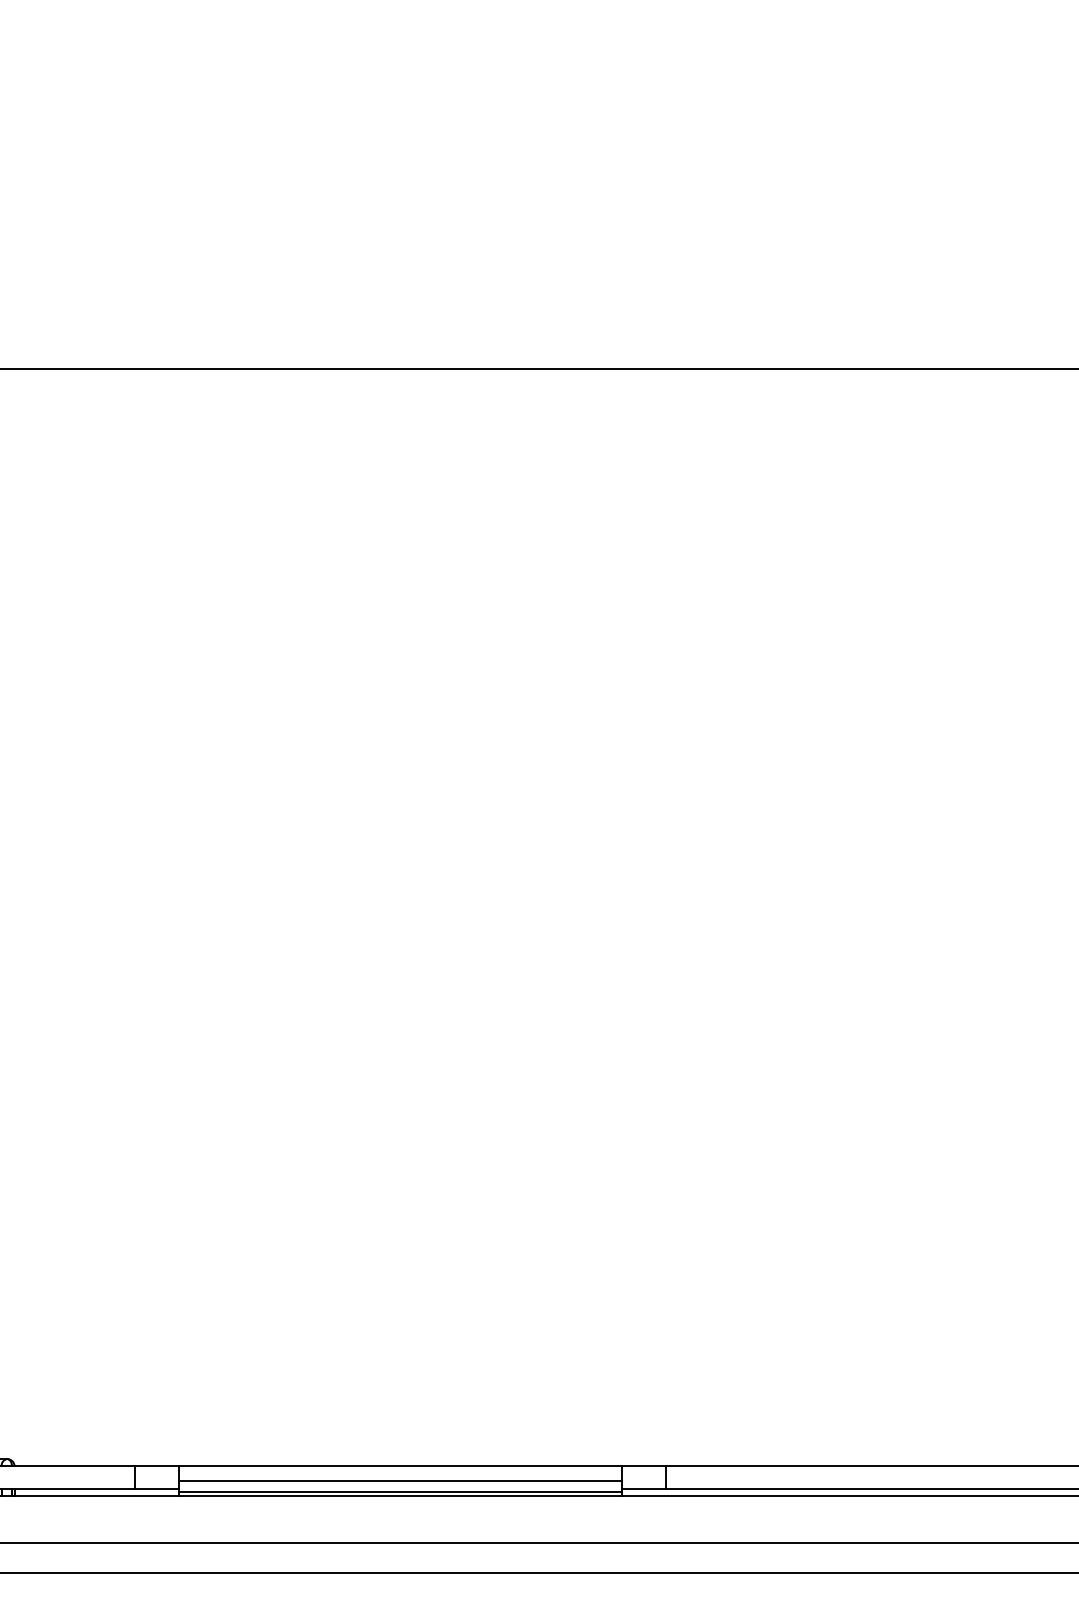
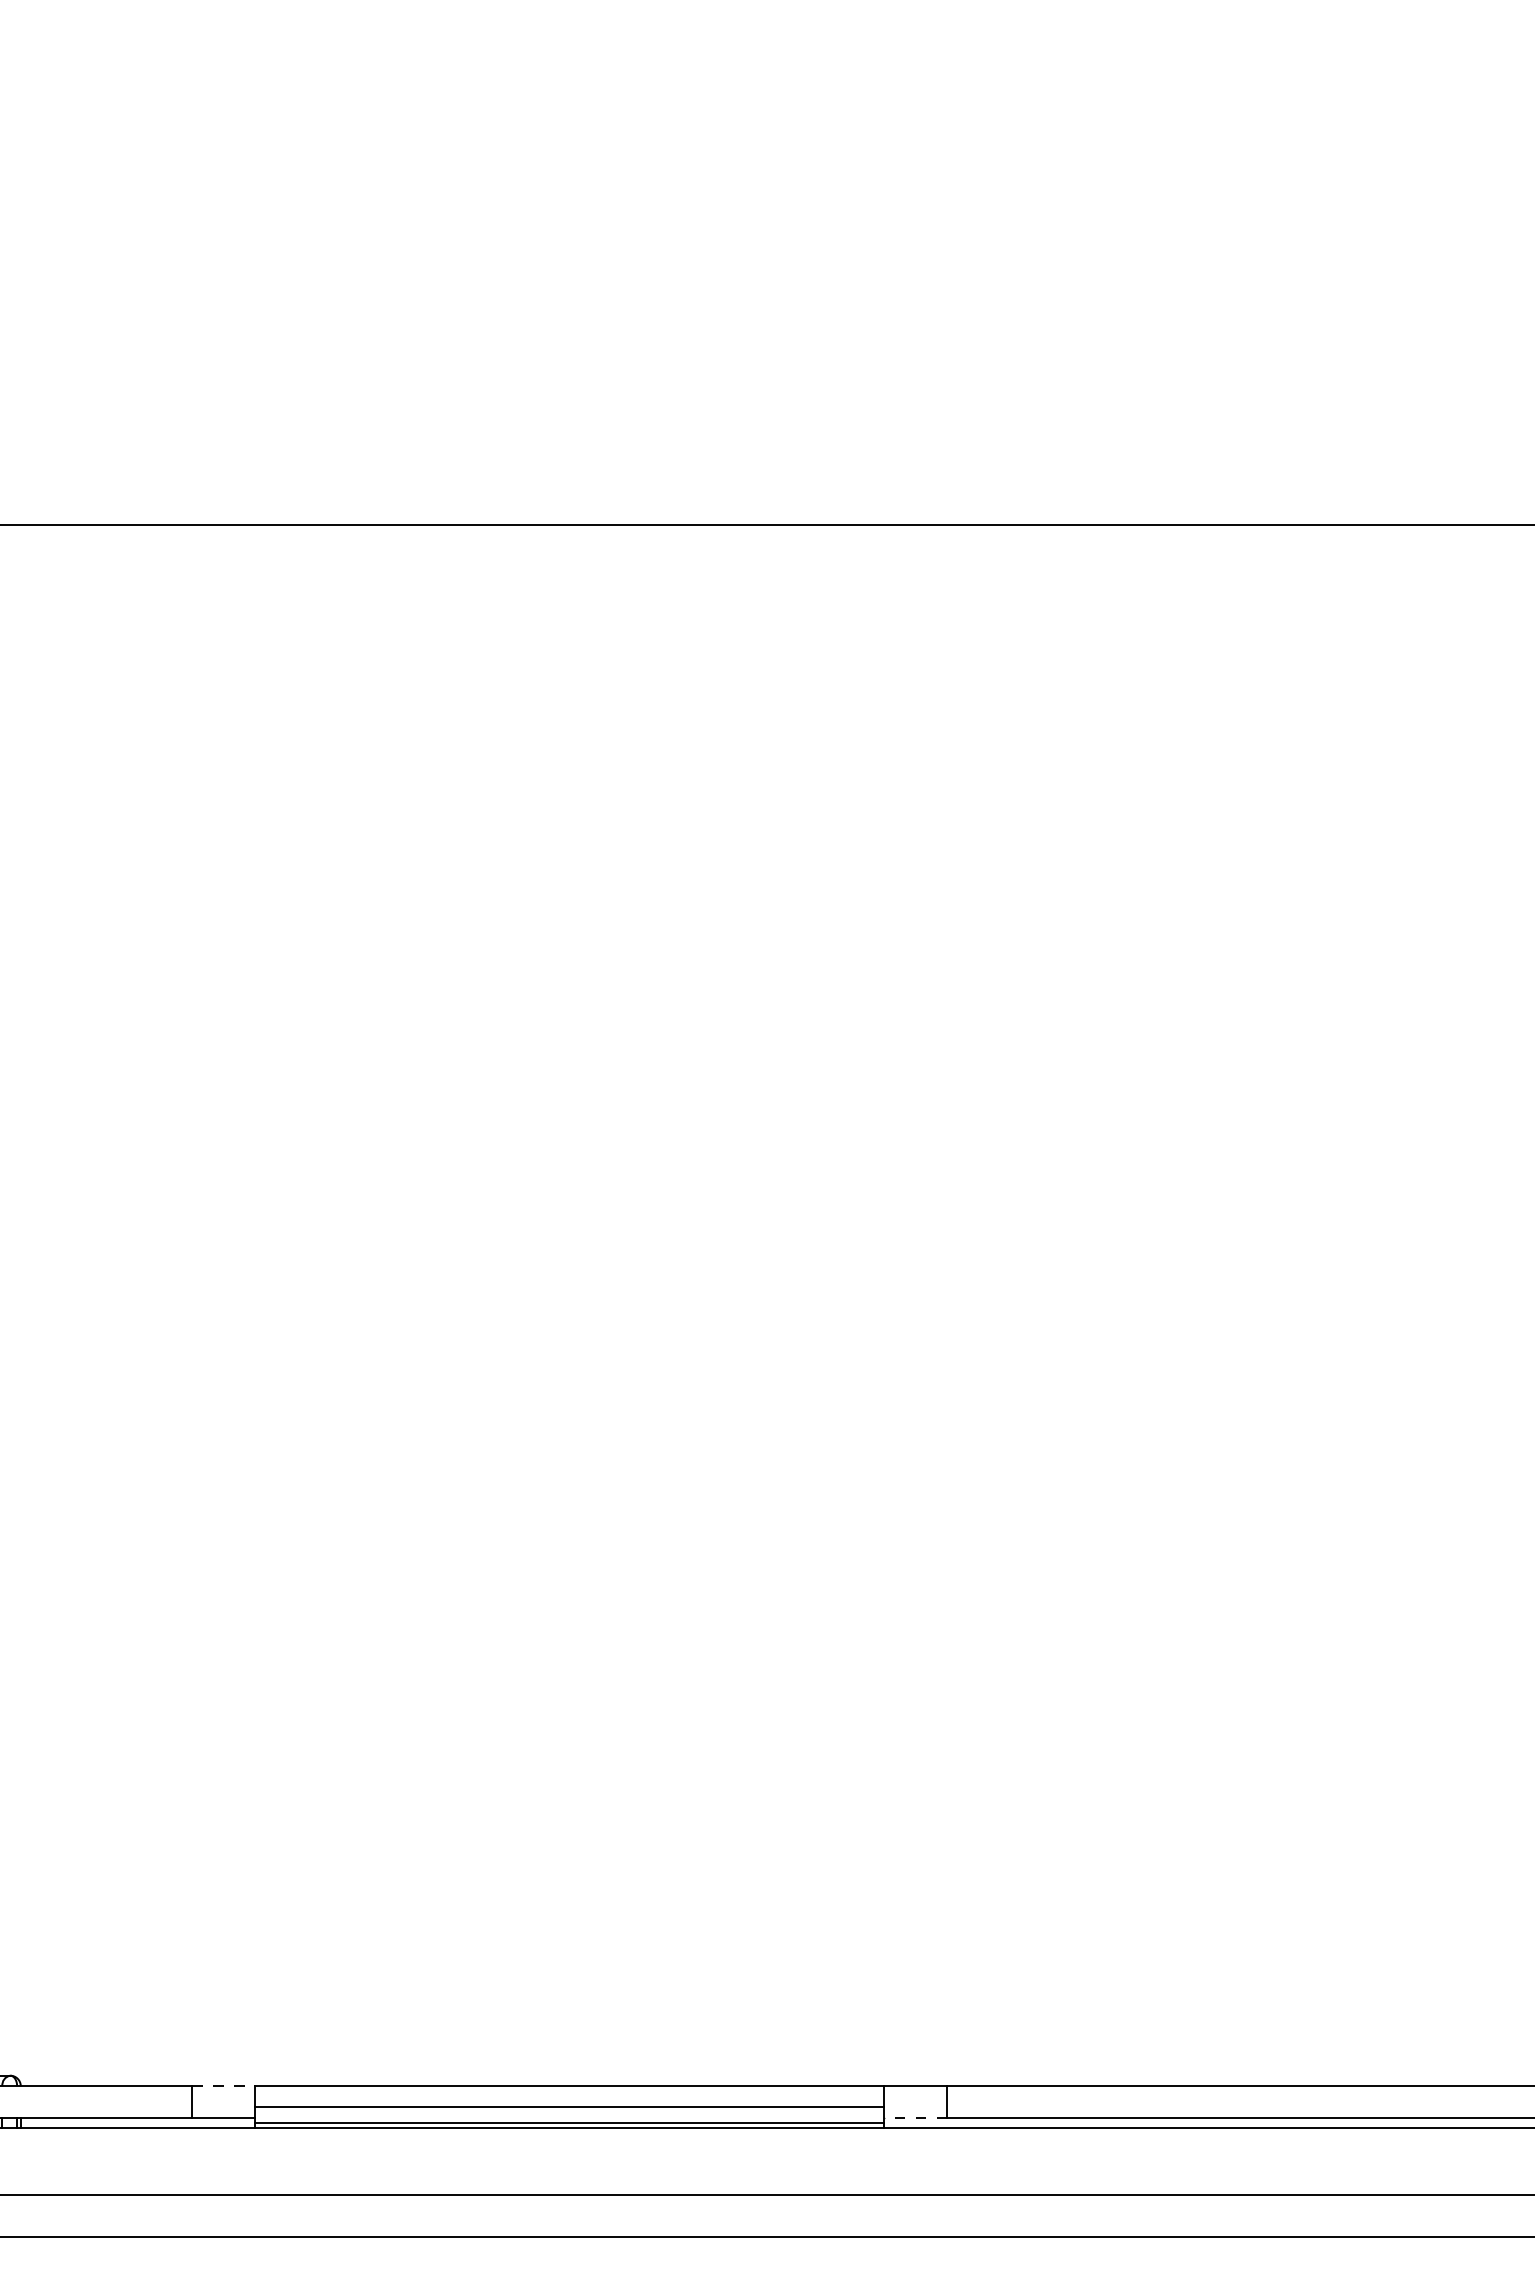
line: (157, 1466) -> (224, 2086), solid -> dashed
line: (643, 1488) -> (915, 2117), solid -> dashed

